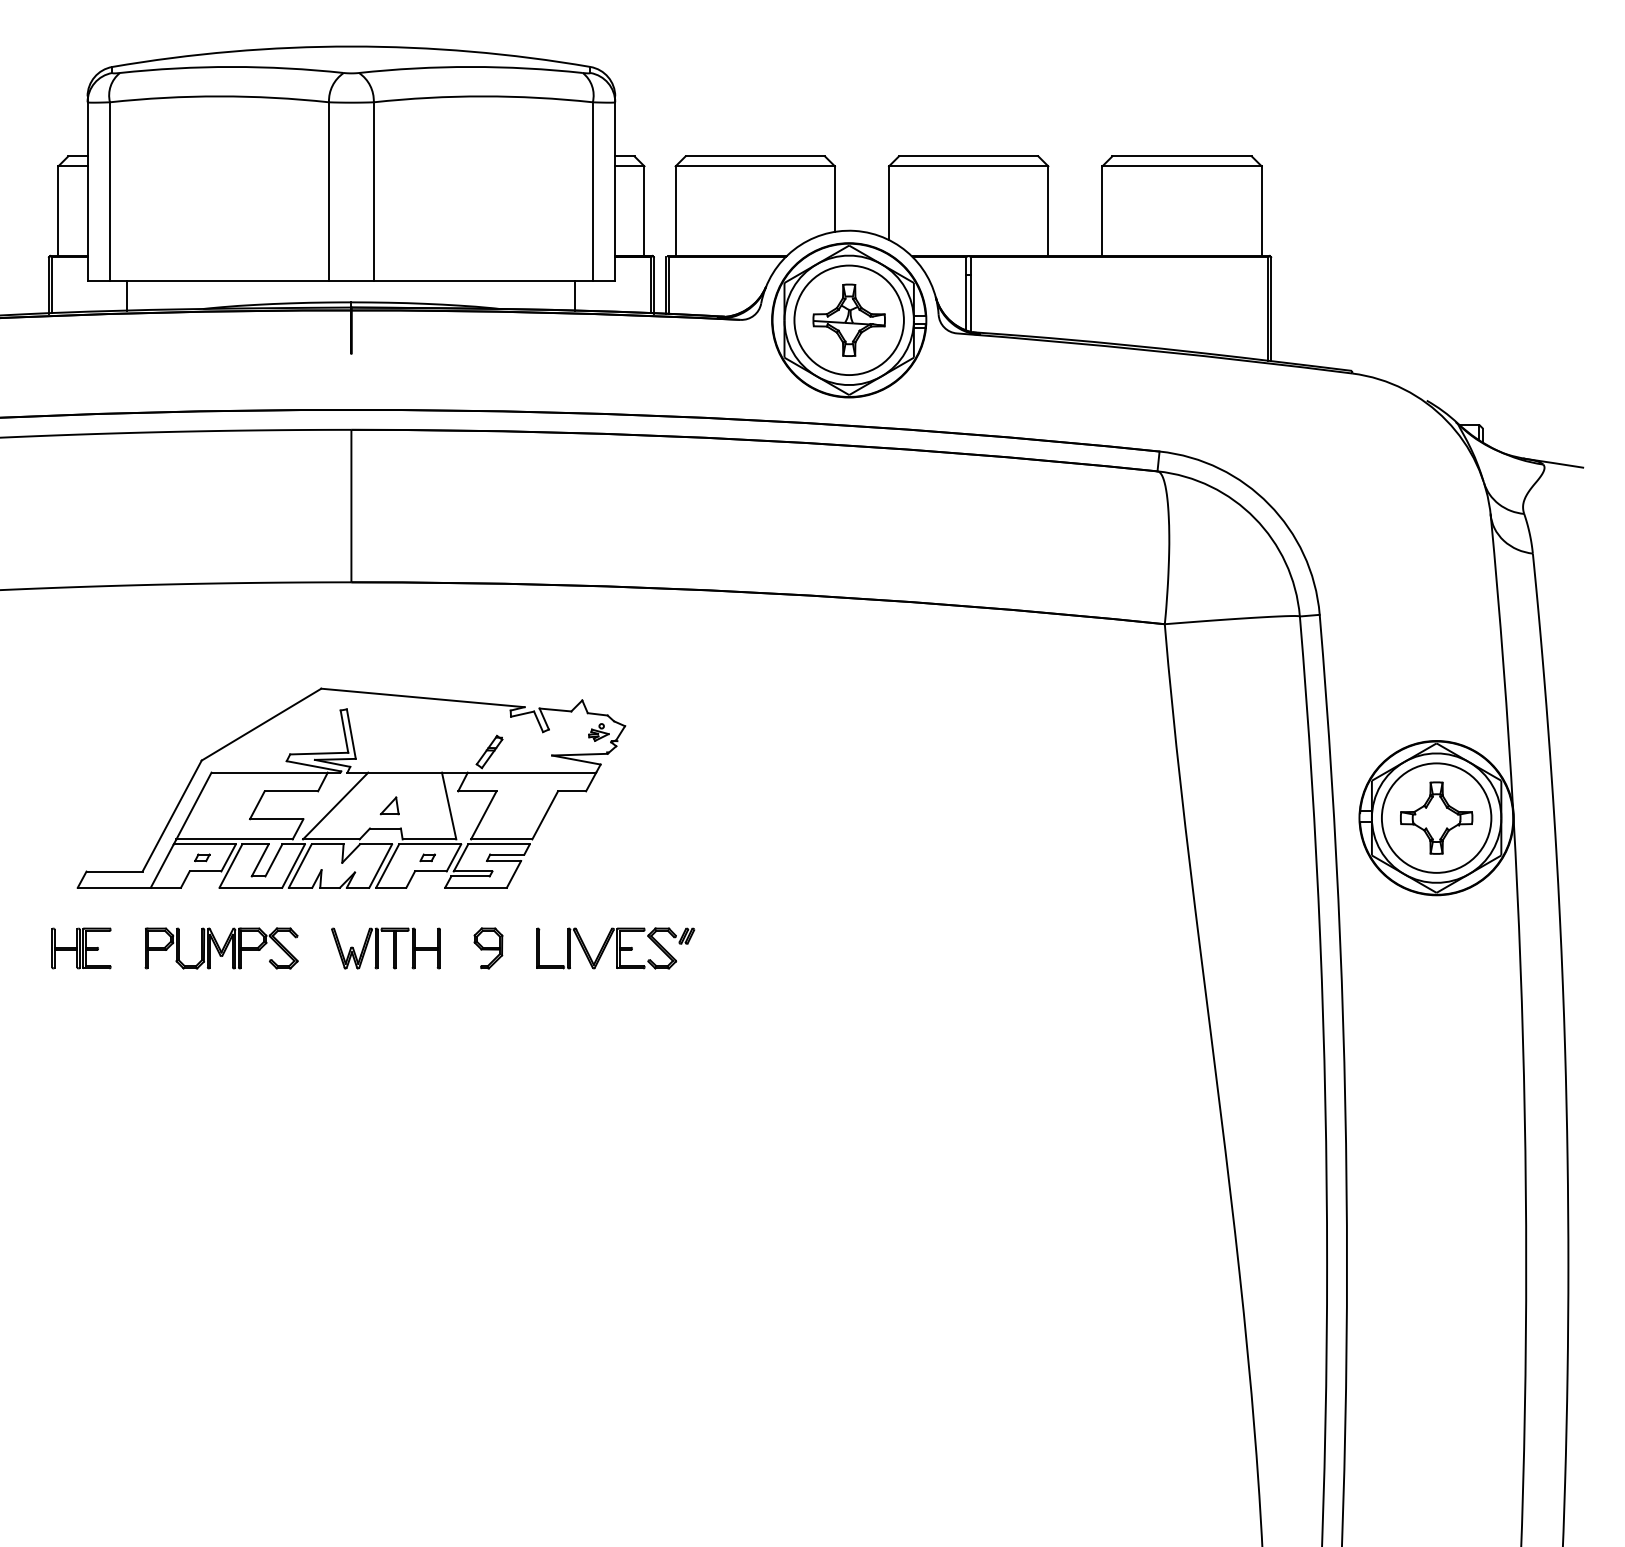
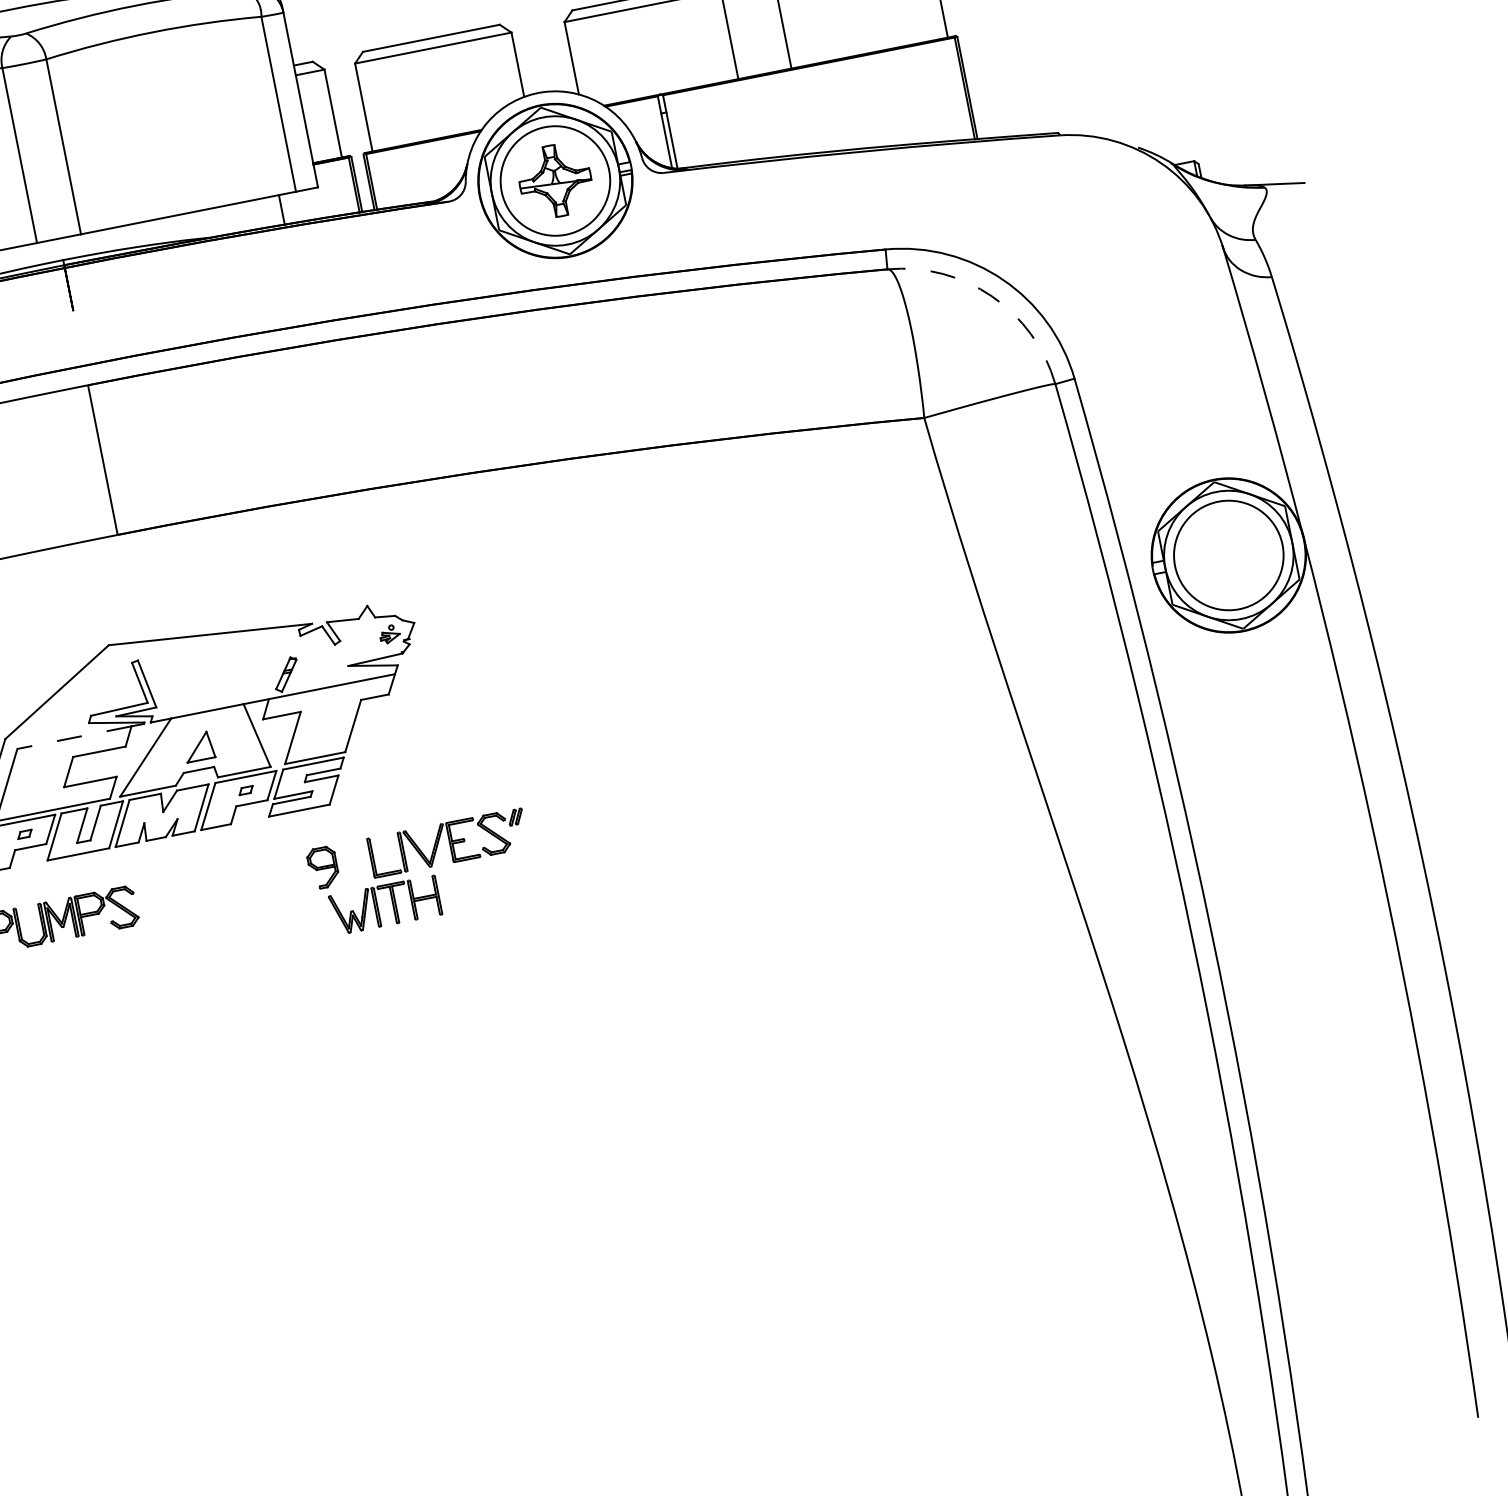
arc: (1254, 518) -> (991, 296), solid -> dashed
line: (269, 772) -> (74, 737), solid -> dashed
part: (389, 805) -> (198, 746), size x1.6
part: (1436, 817) -> (1228, 554), removed
part: (378, 948) -> (378, 906), moved

